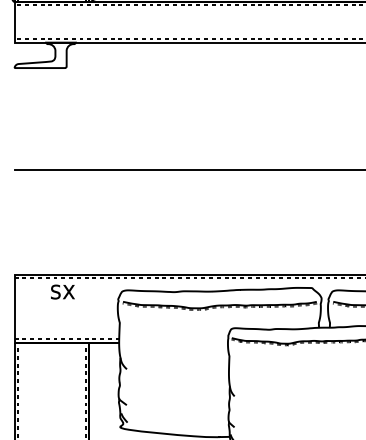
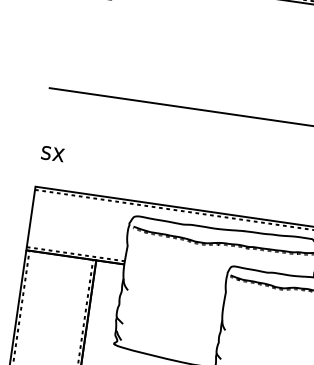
text: (62, 291) -> (52, 153), moved

